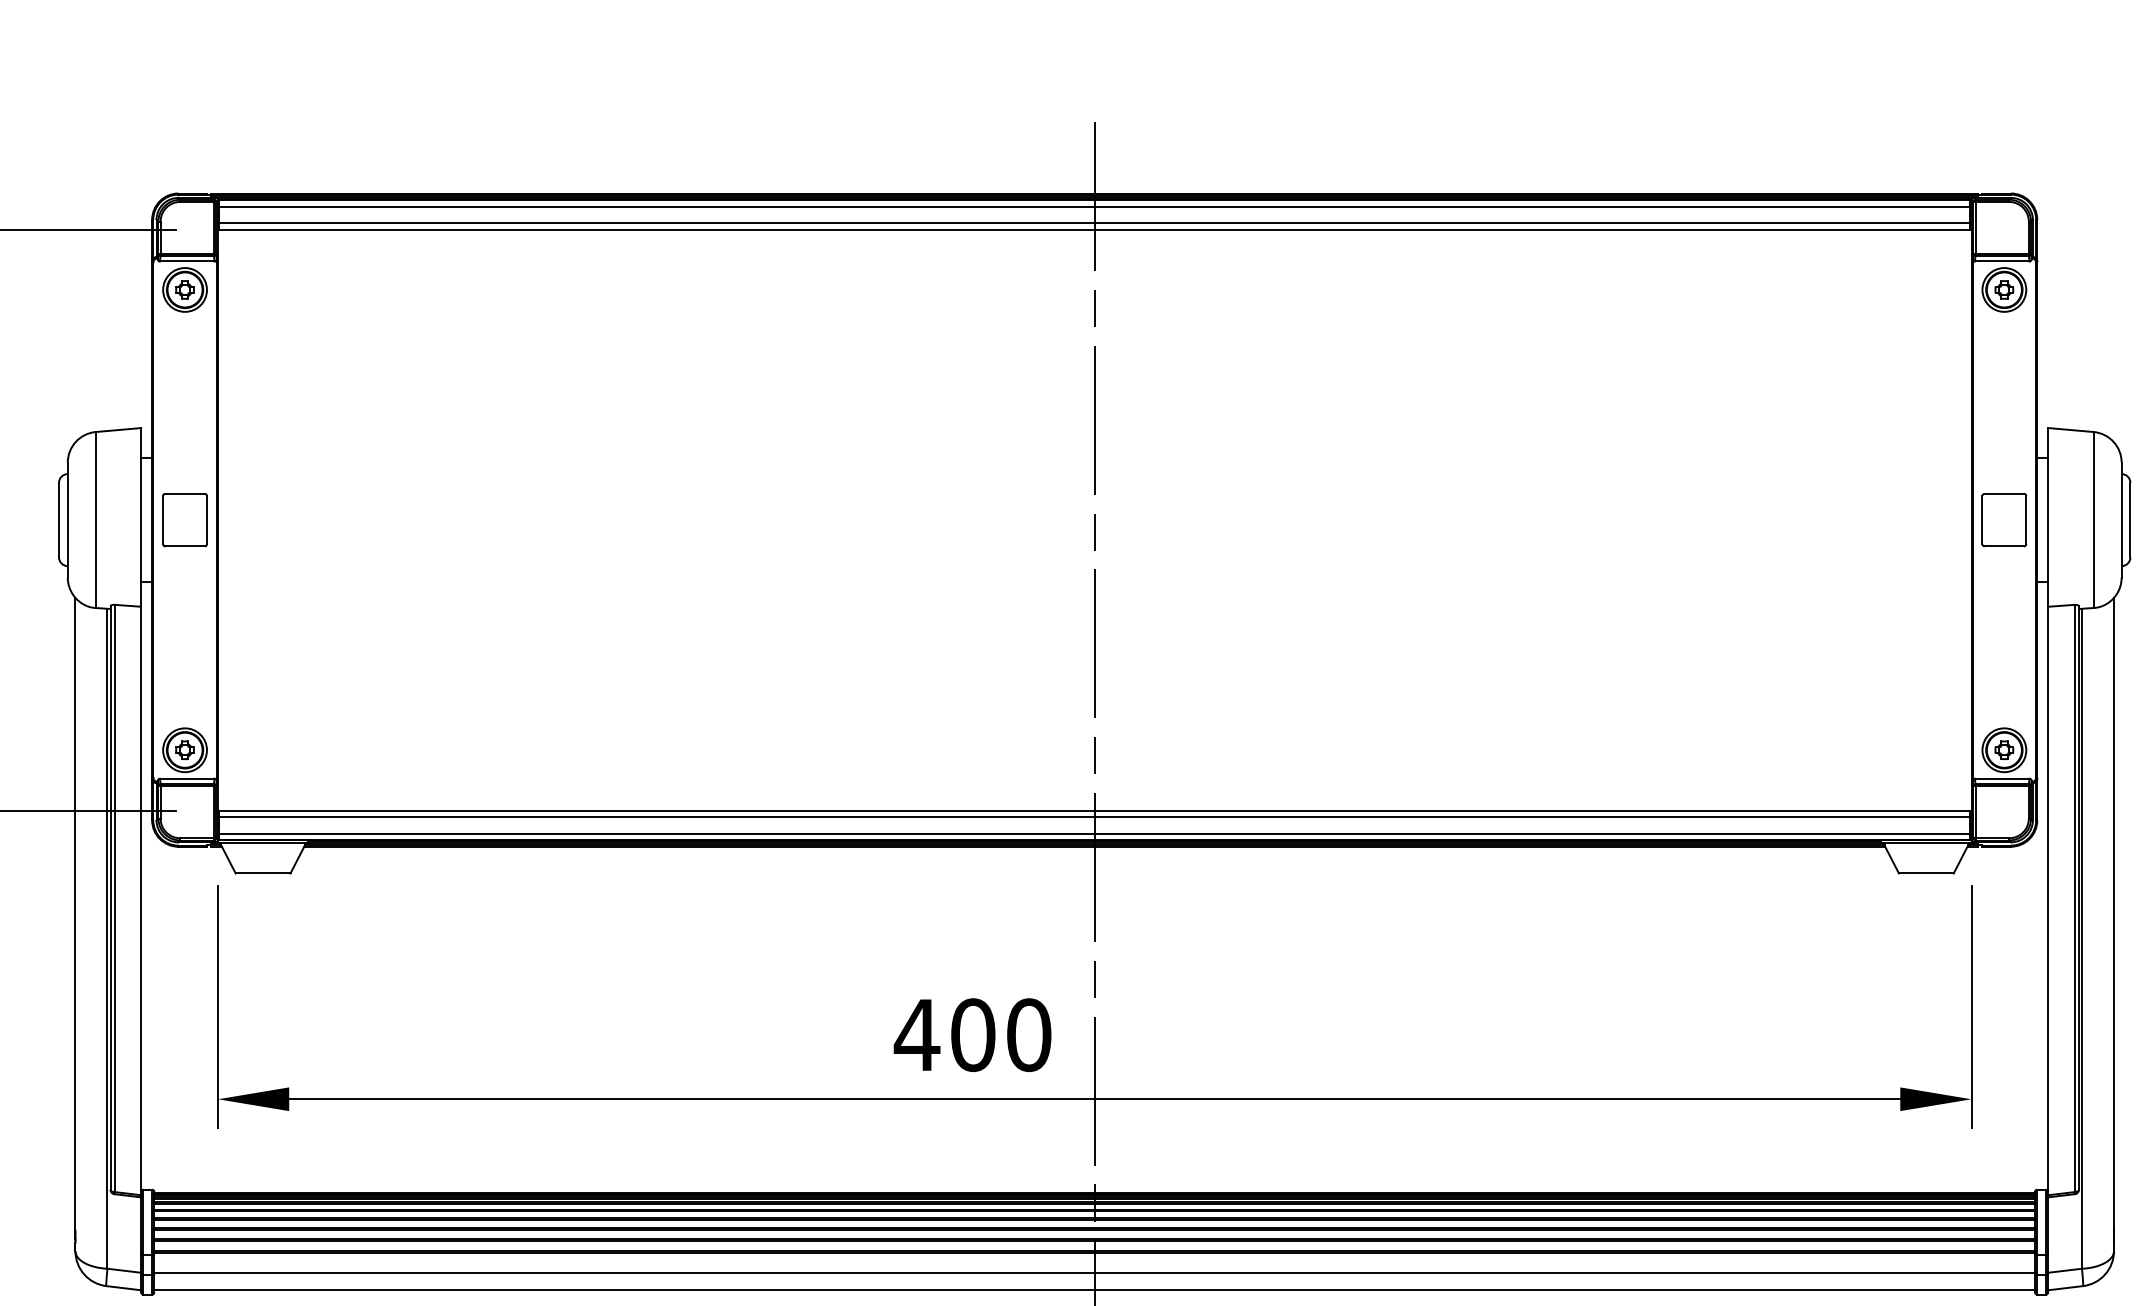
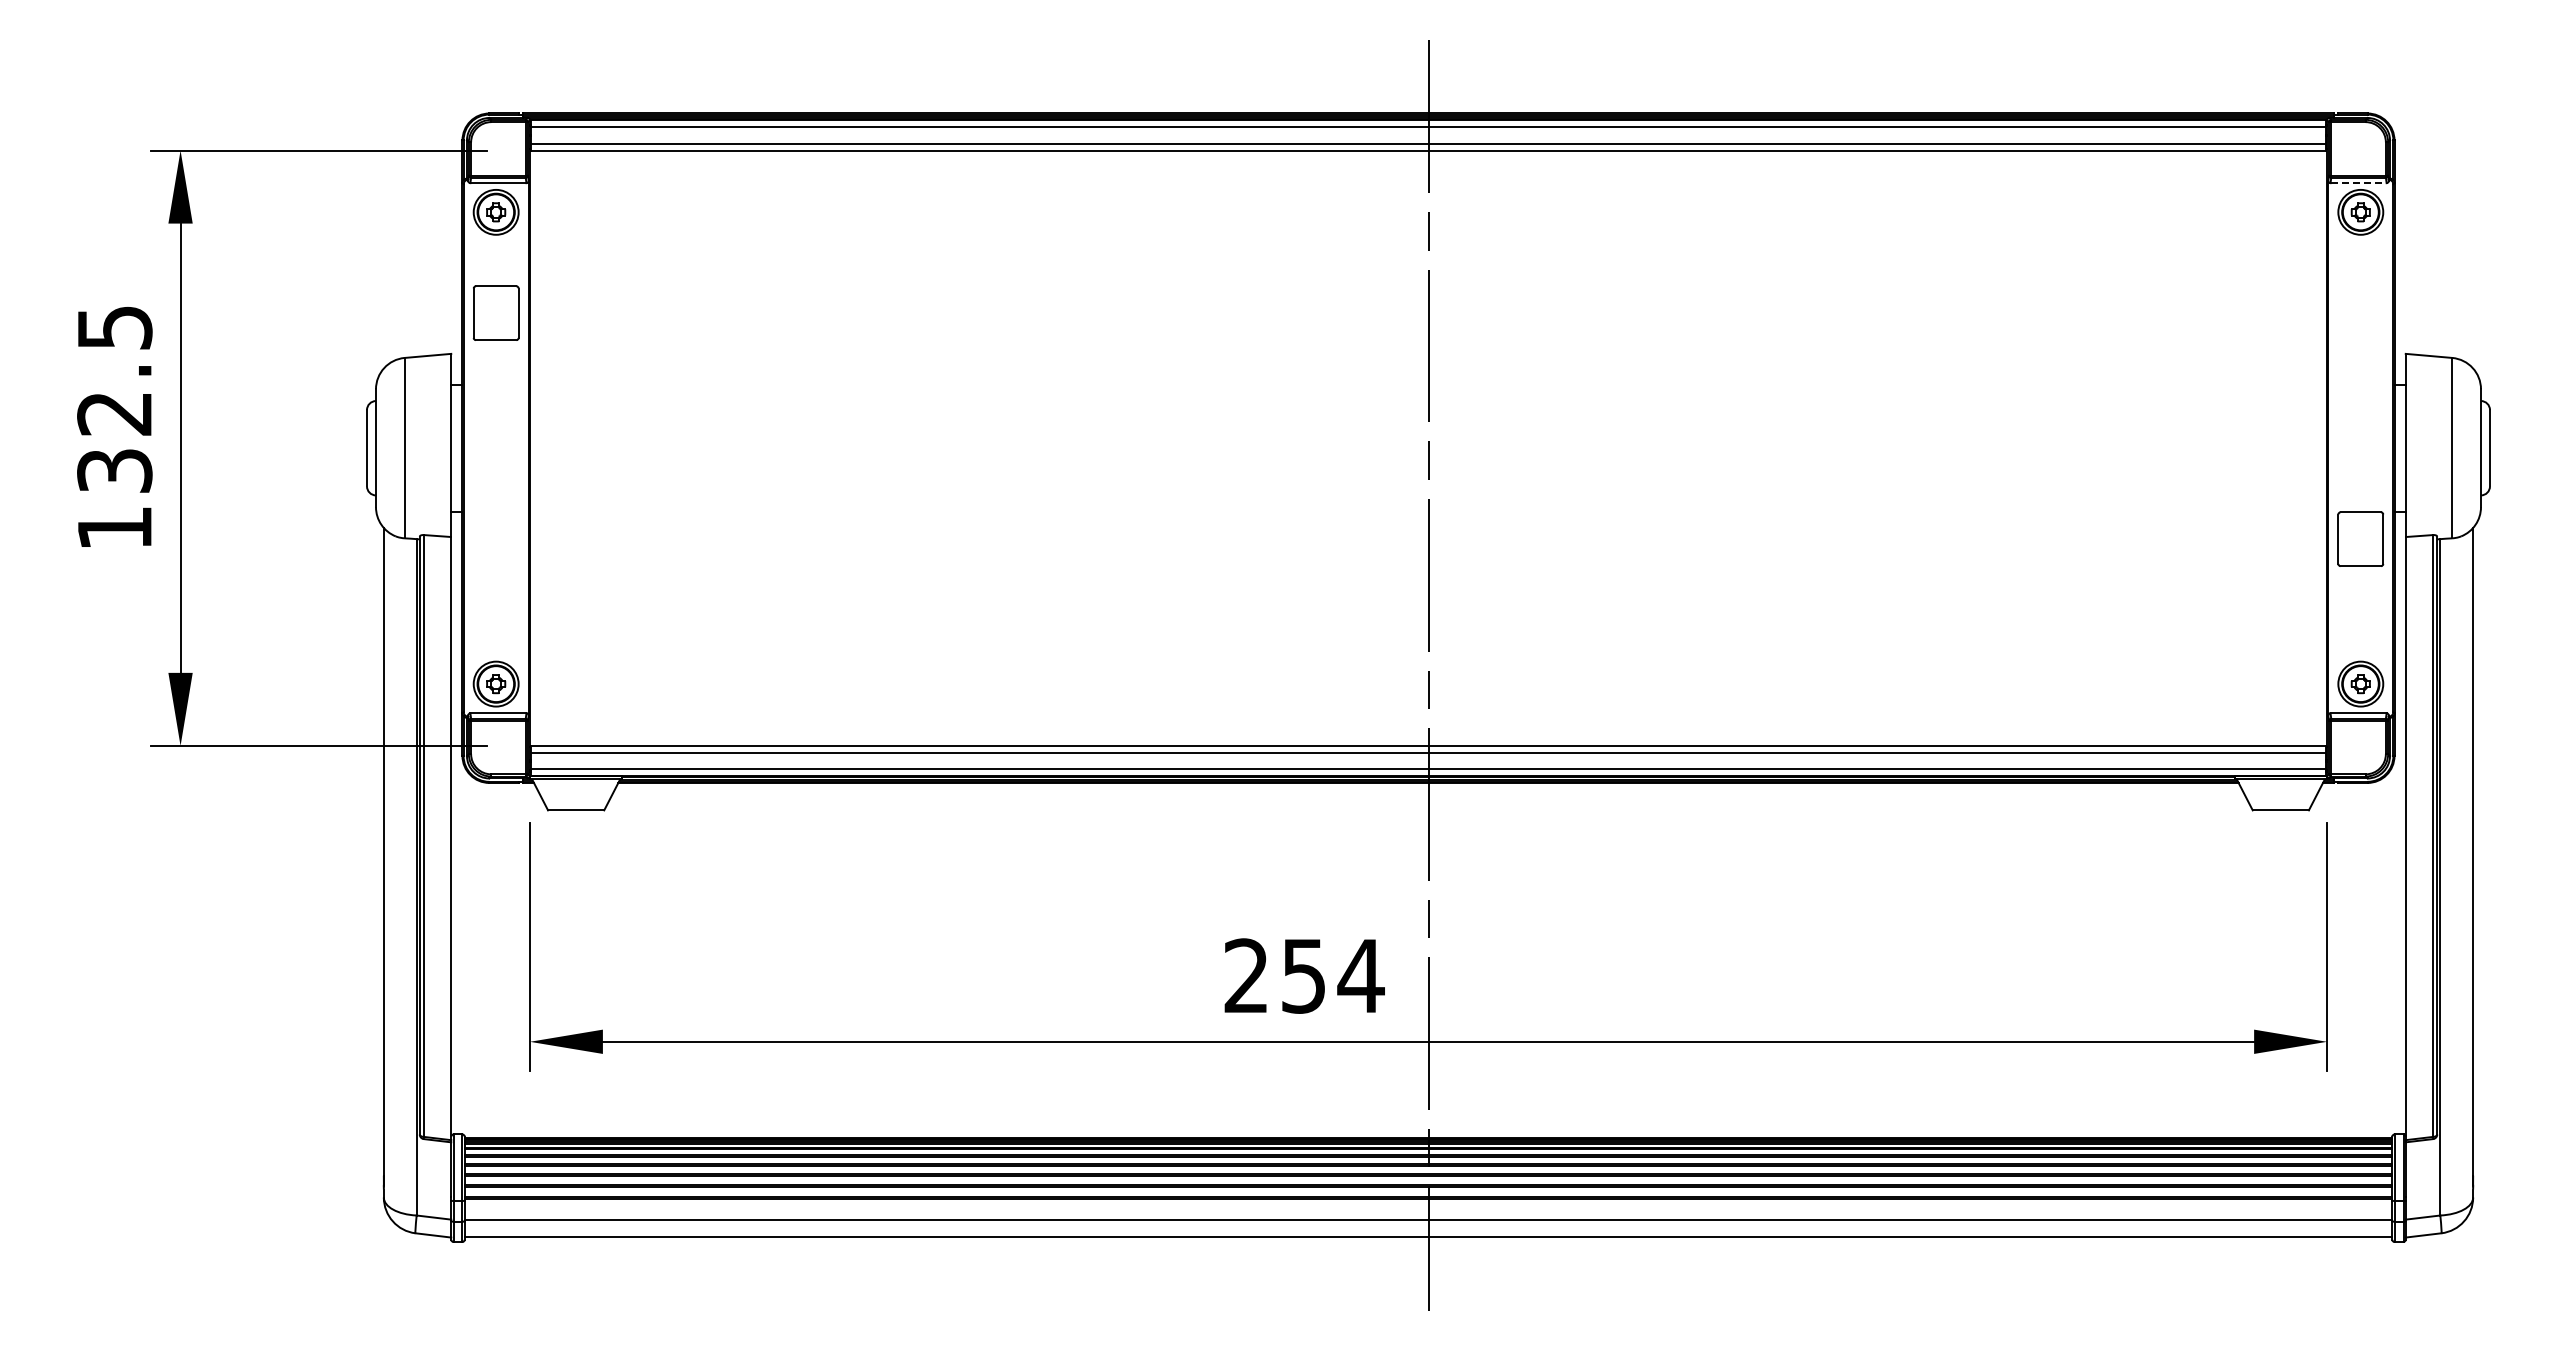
line: (2003, 261) -> (2359, 183), solid -> dashed
part: (184, 519) -> (495, 312), moved
part: (2004, 519) -> (2360, 538), moved
text: (972, 1034) -> (1303, 975), 400 -> 254

